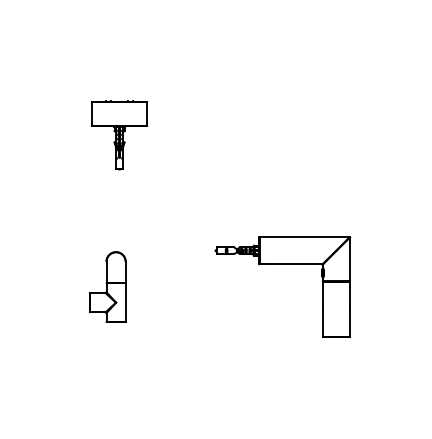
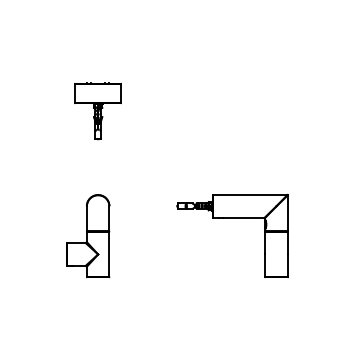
part: (107, 286) -> (88, 235), size x1.43

